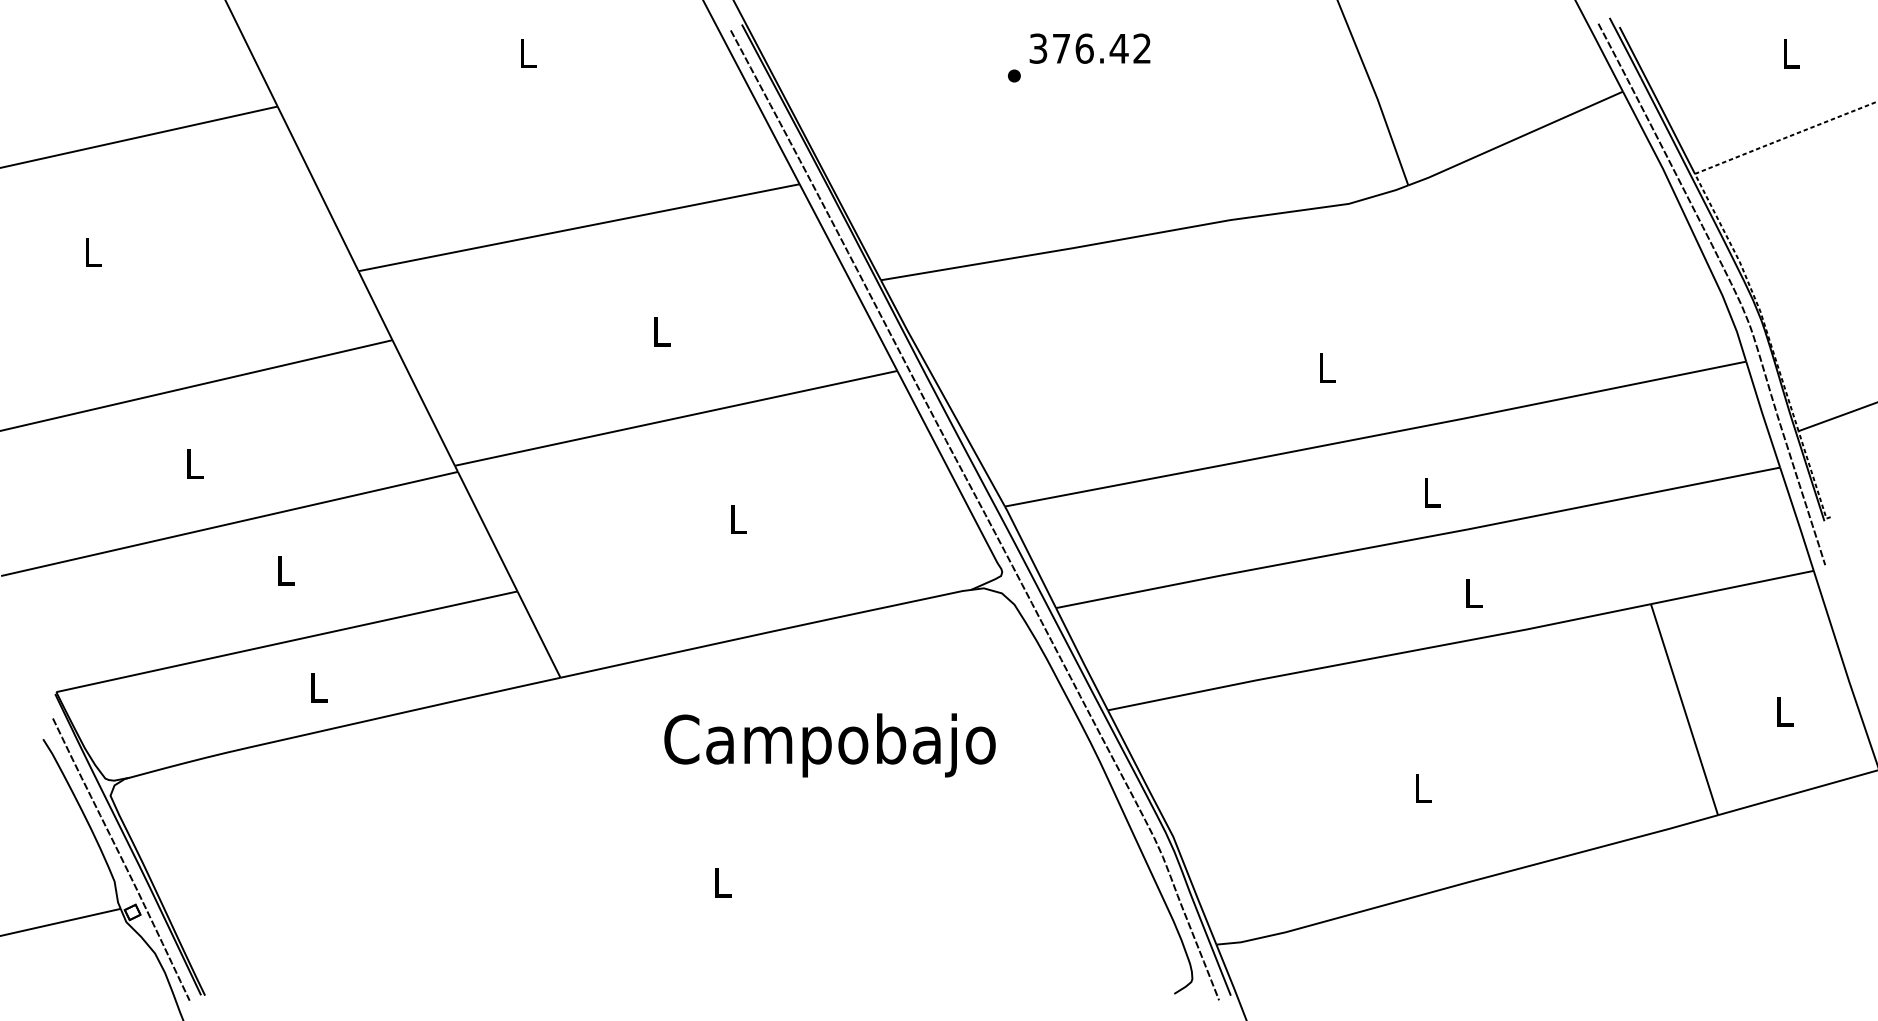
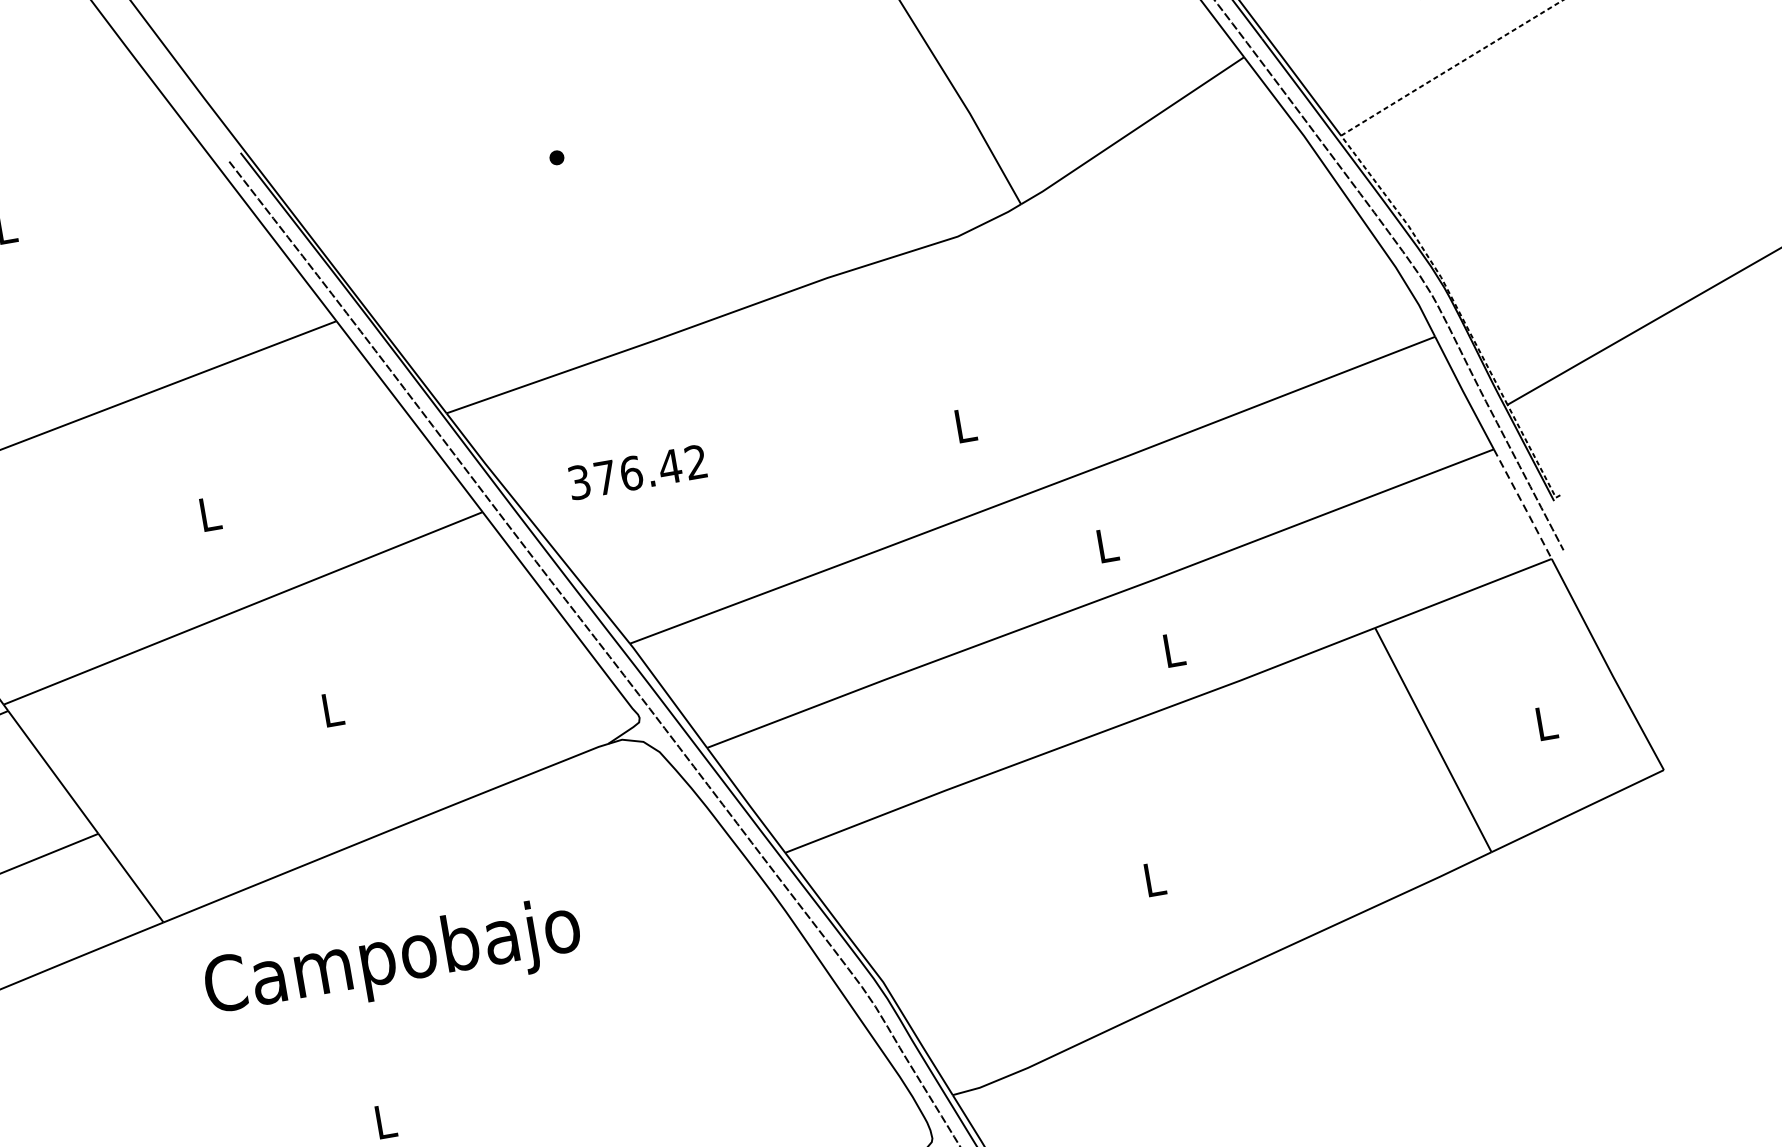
text: (1089, 48) -> (636, 472), moved
line: (1797, 520) -> (1523, 505), solid -> dashed
text: (829, 745) -> (392, 961), moved

